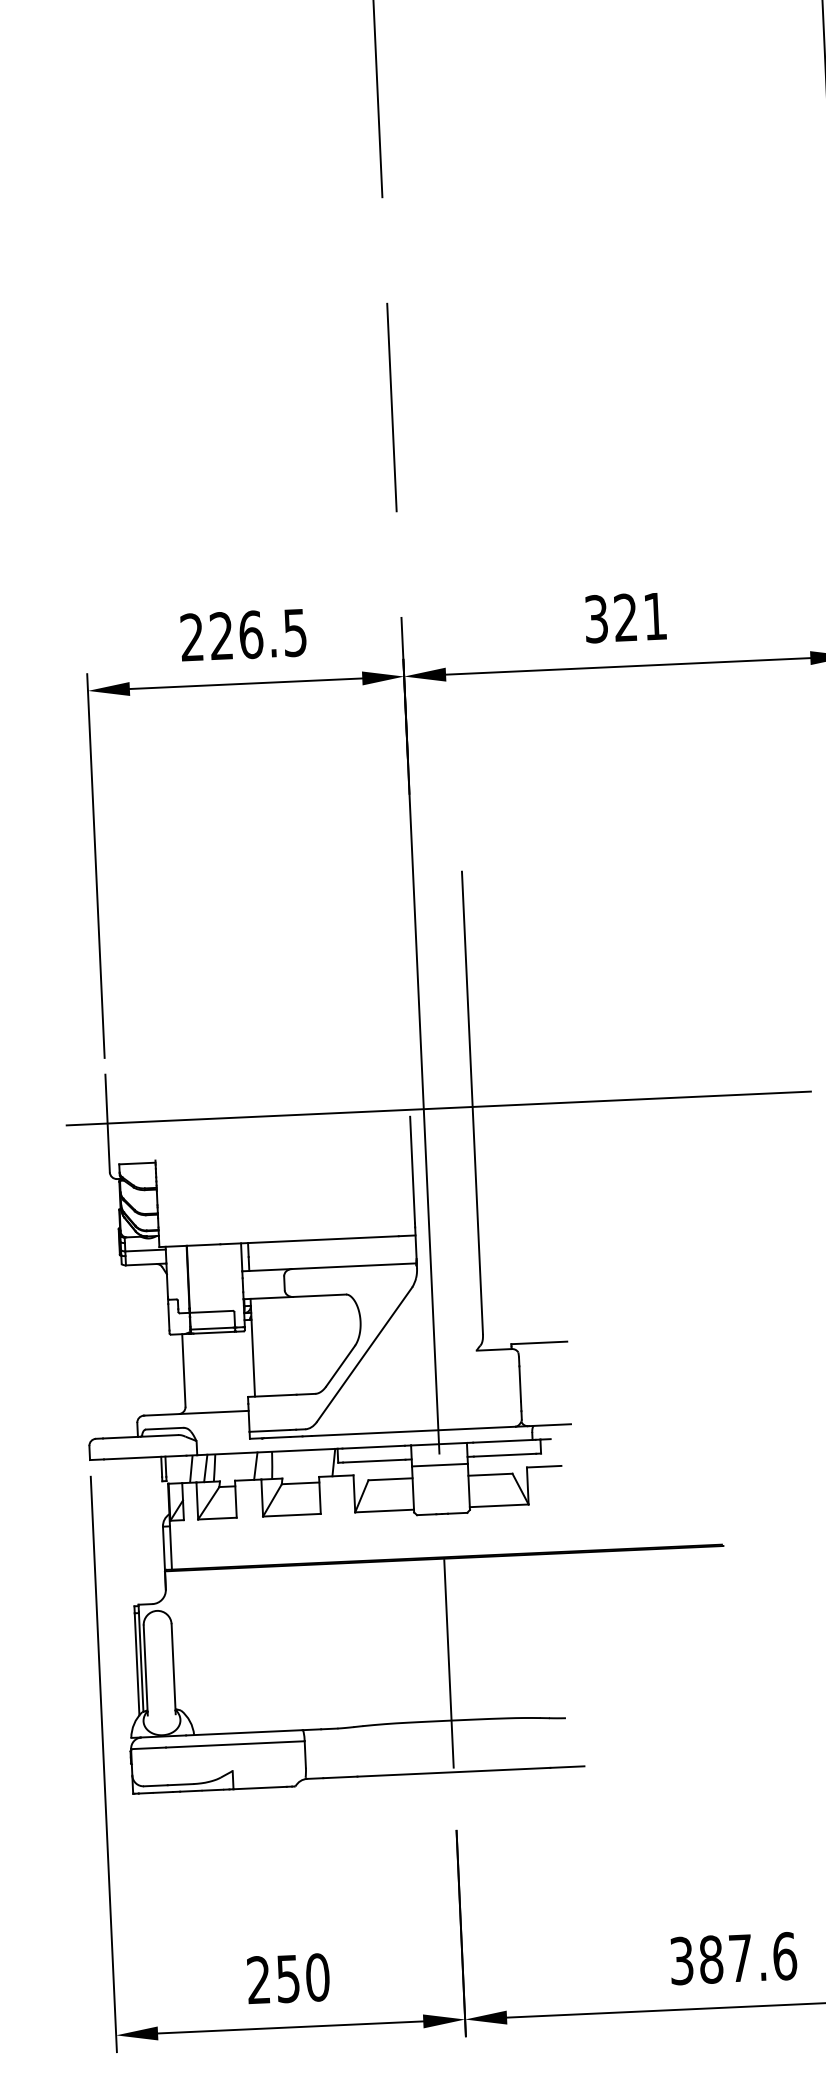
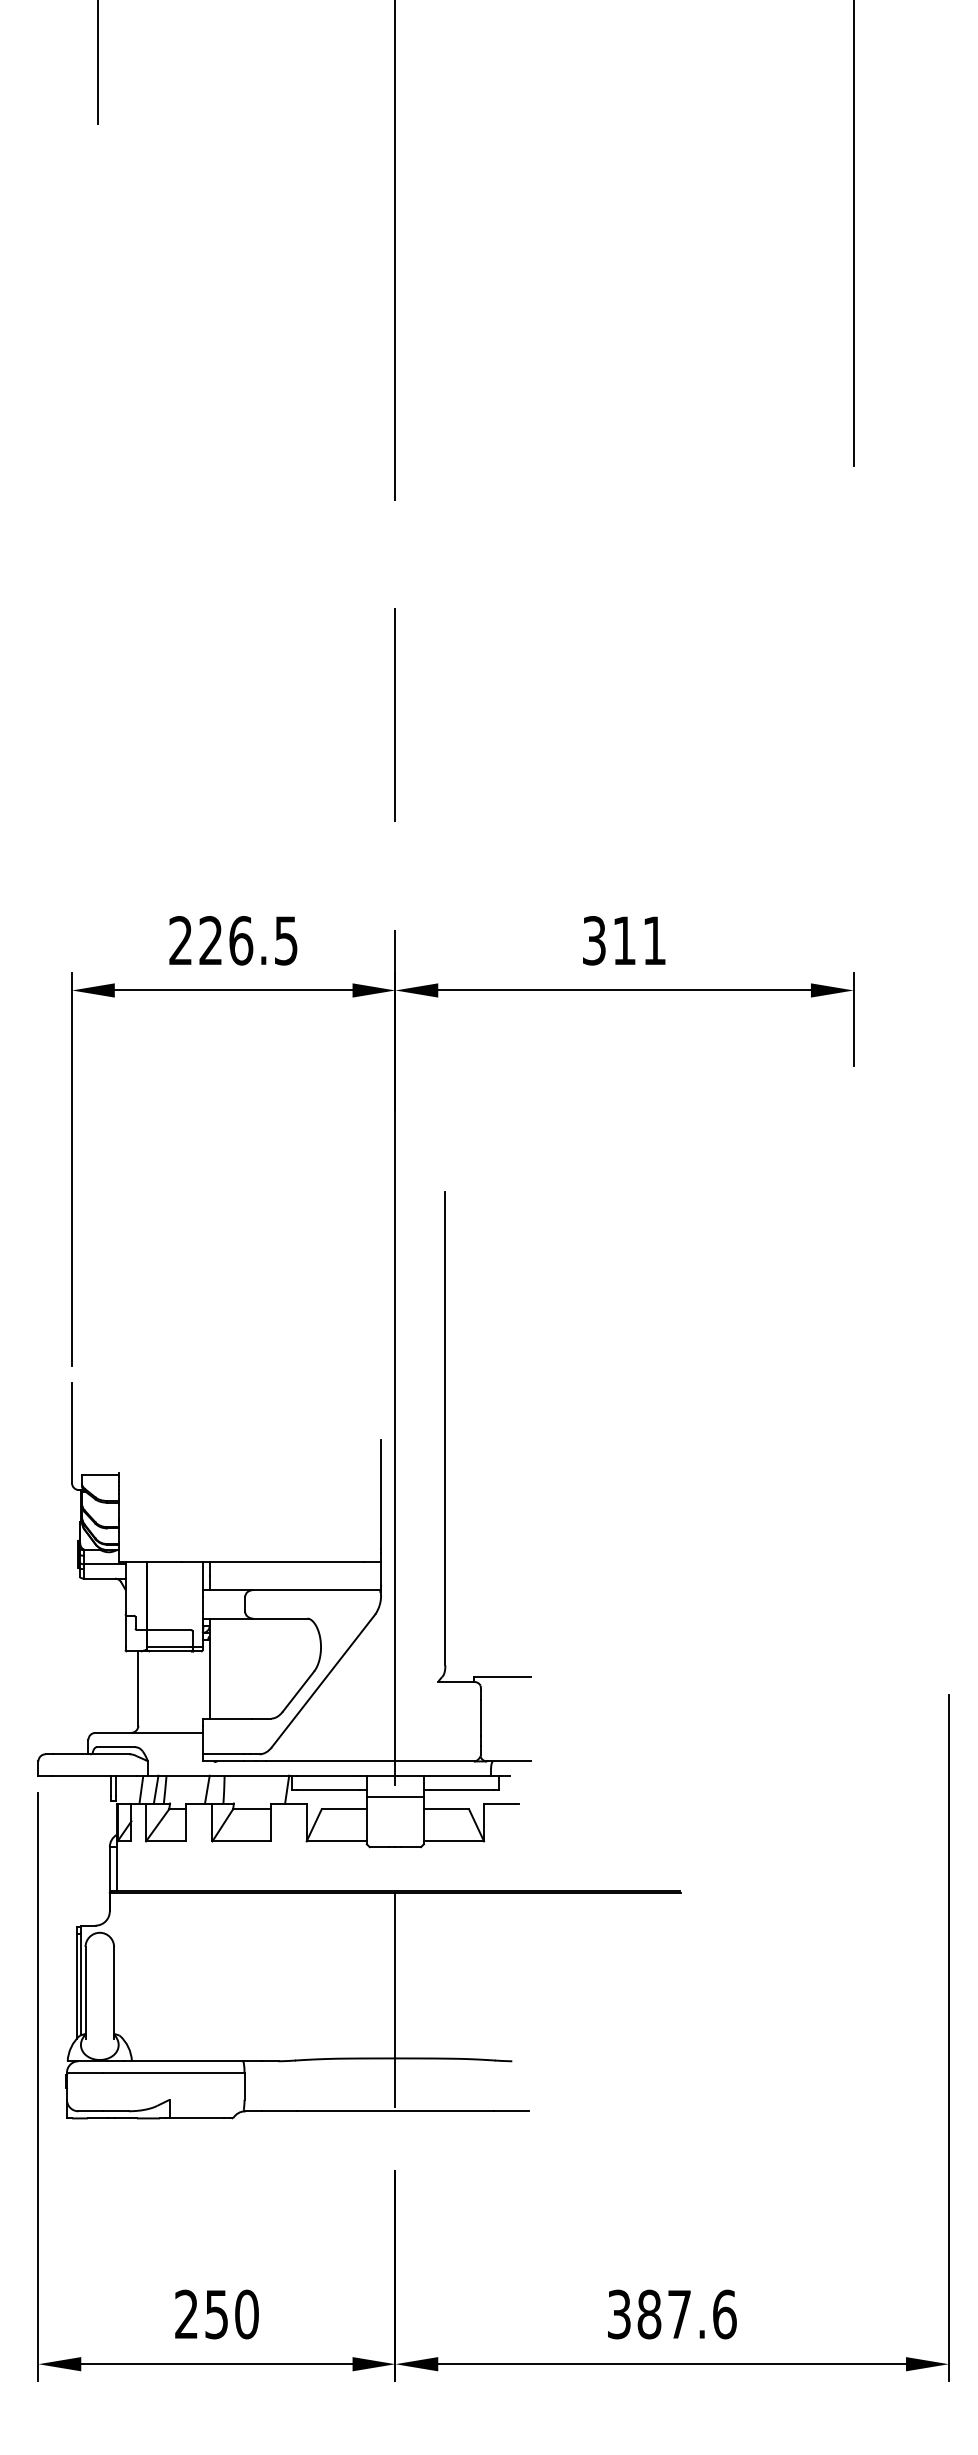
text: (625, 617) -> (624, 940), 321 -> 311
line: (438, 1108) -> (410, 1433), removed

